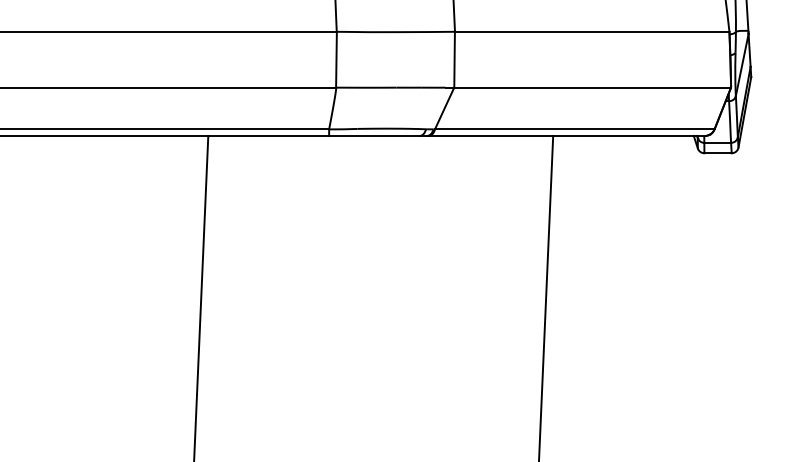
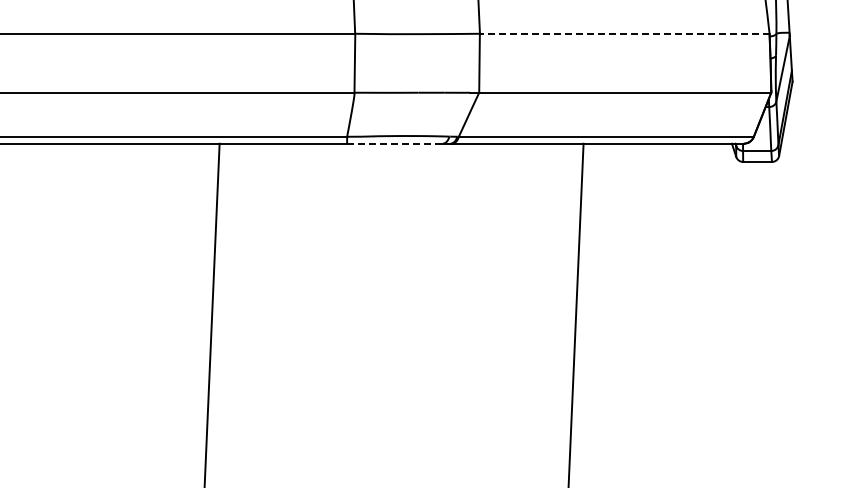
line: (591, 31) -> (624, 33), solid -> dashed
line: (374, 135) -> (394, 143), solid -> dashed

